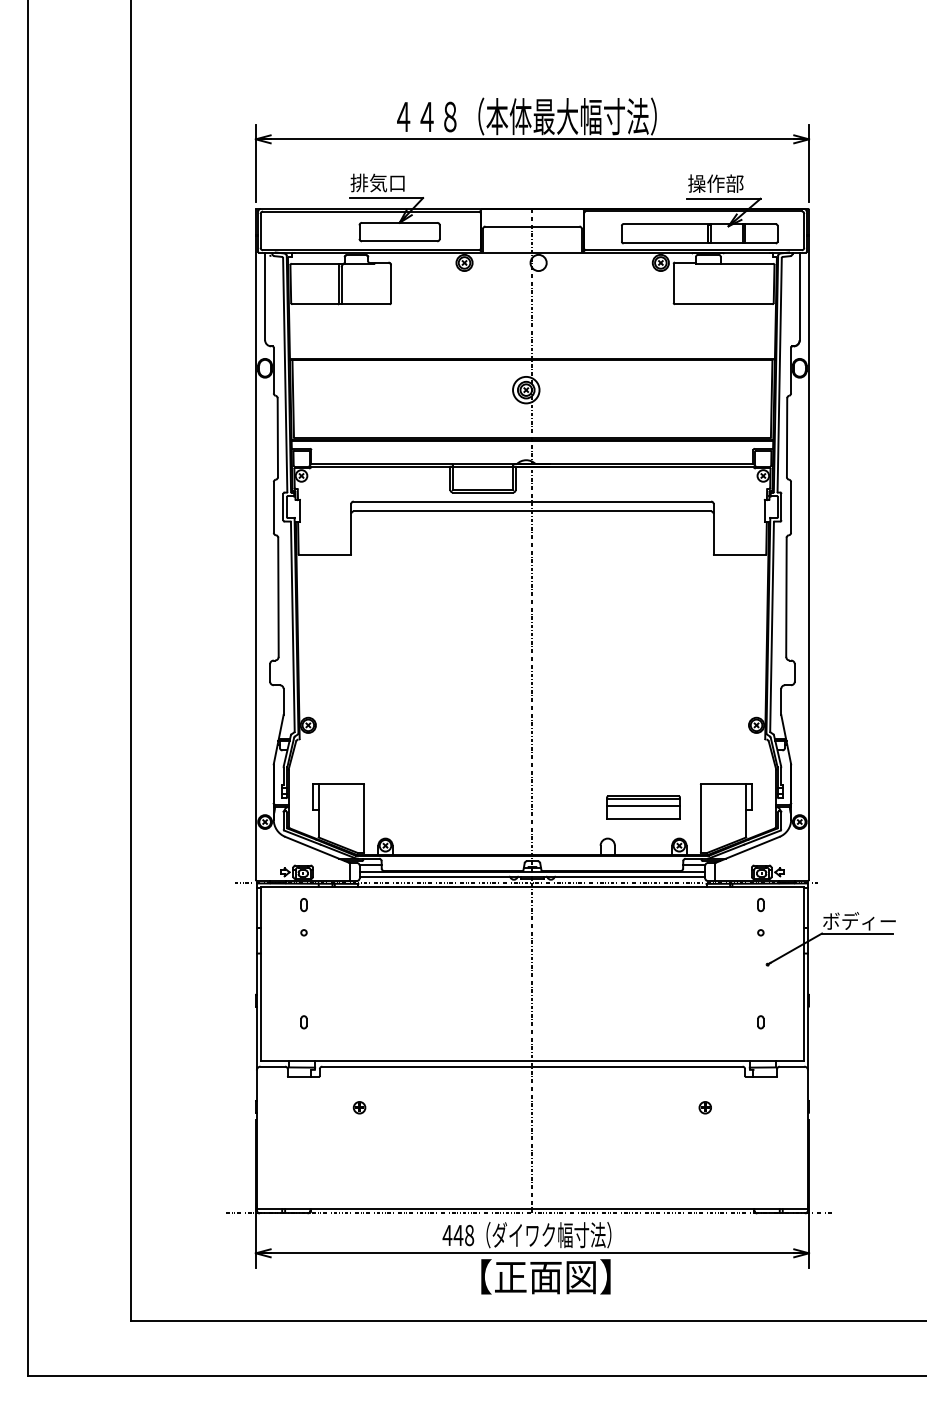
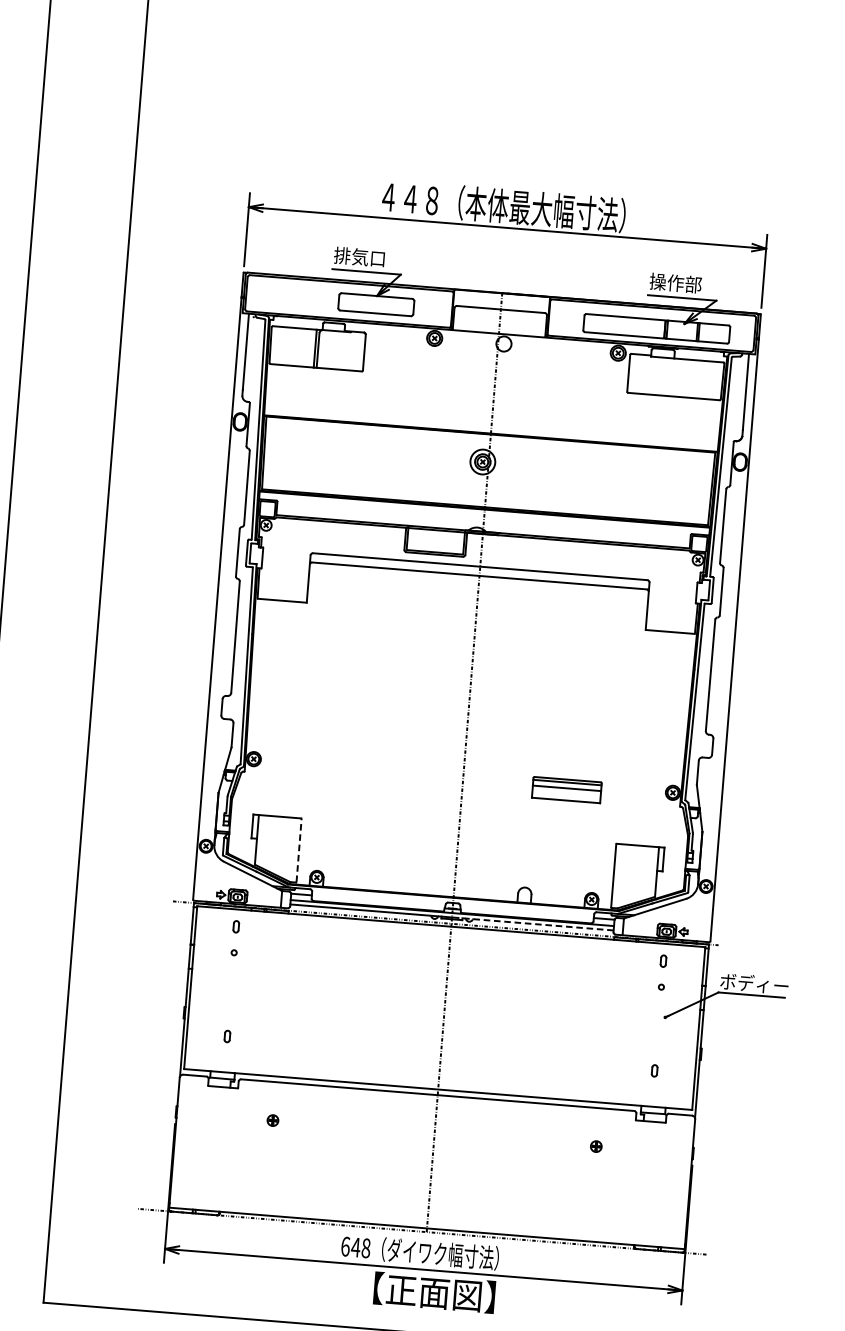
part: (643, 807) -> (566, 790), moved
line: (364, 818) -> (299, 850), solid -> dashed
line: (618, 876) -> (532, 923), solid -> dashed
text: (447, 1235) -> (345, 1246), 448 -> 648

